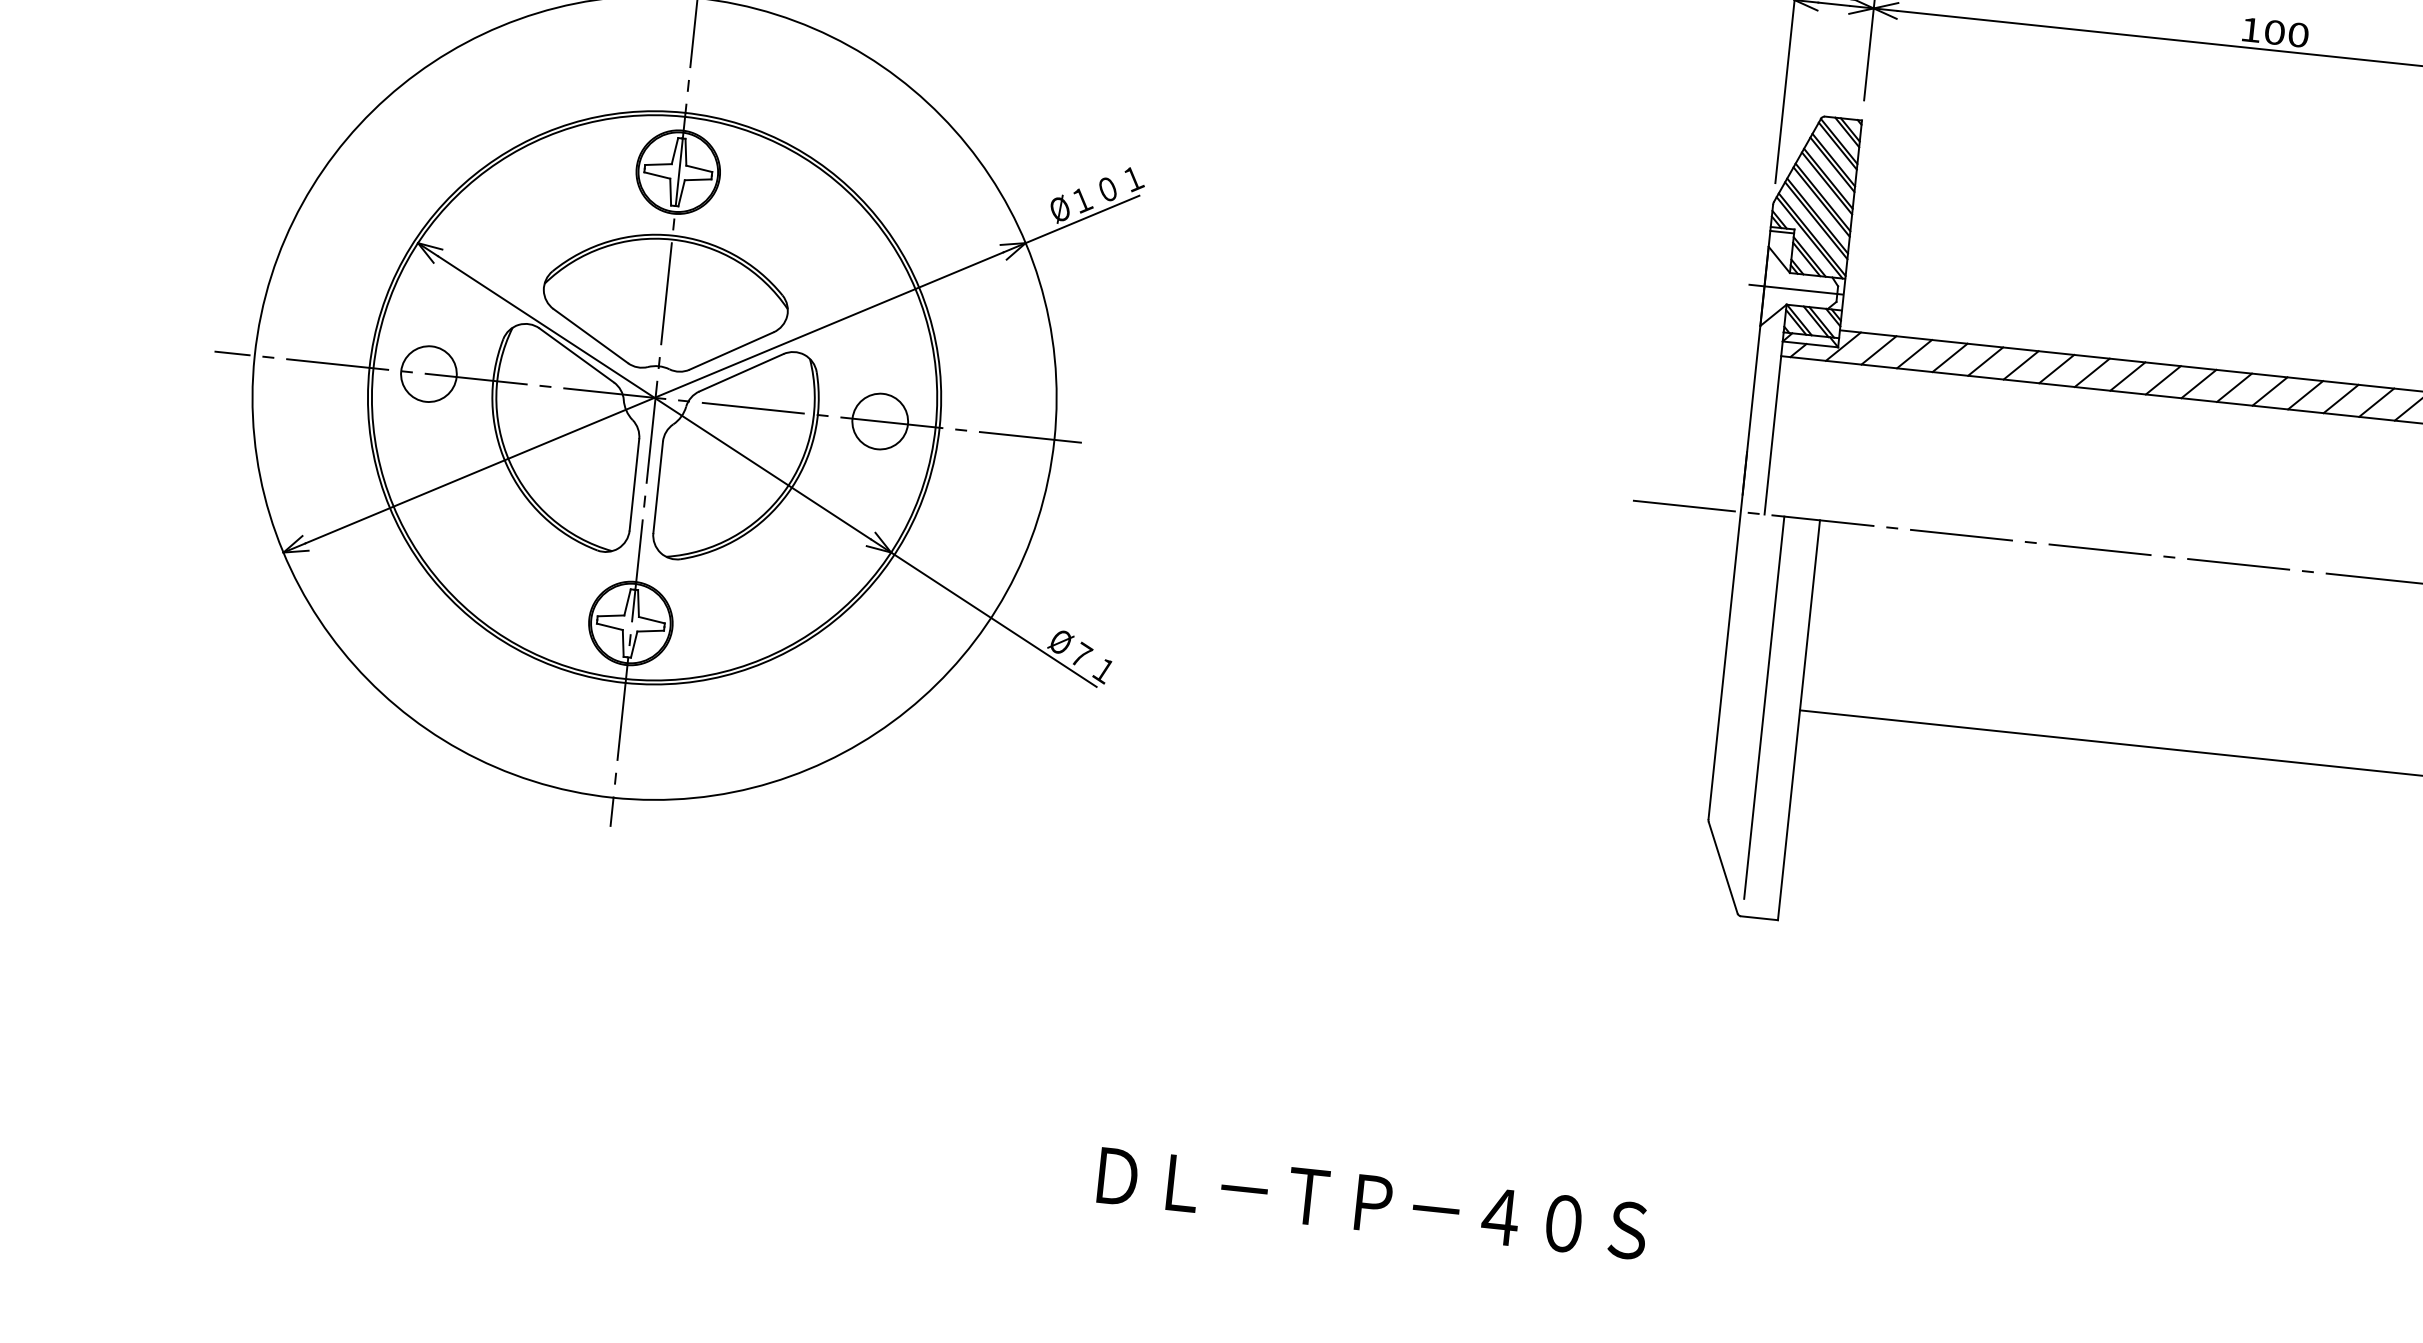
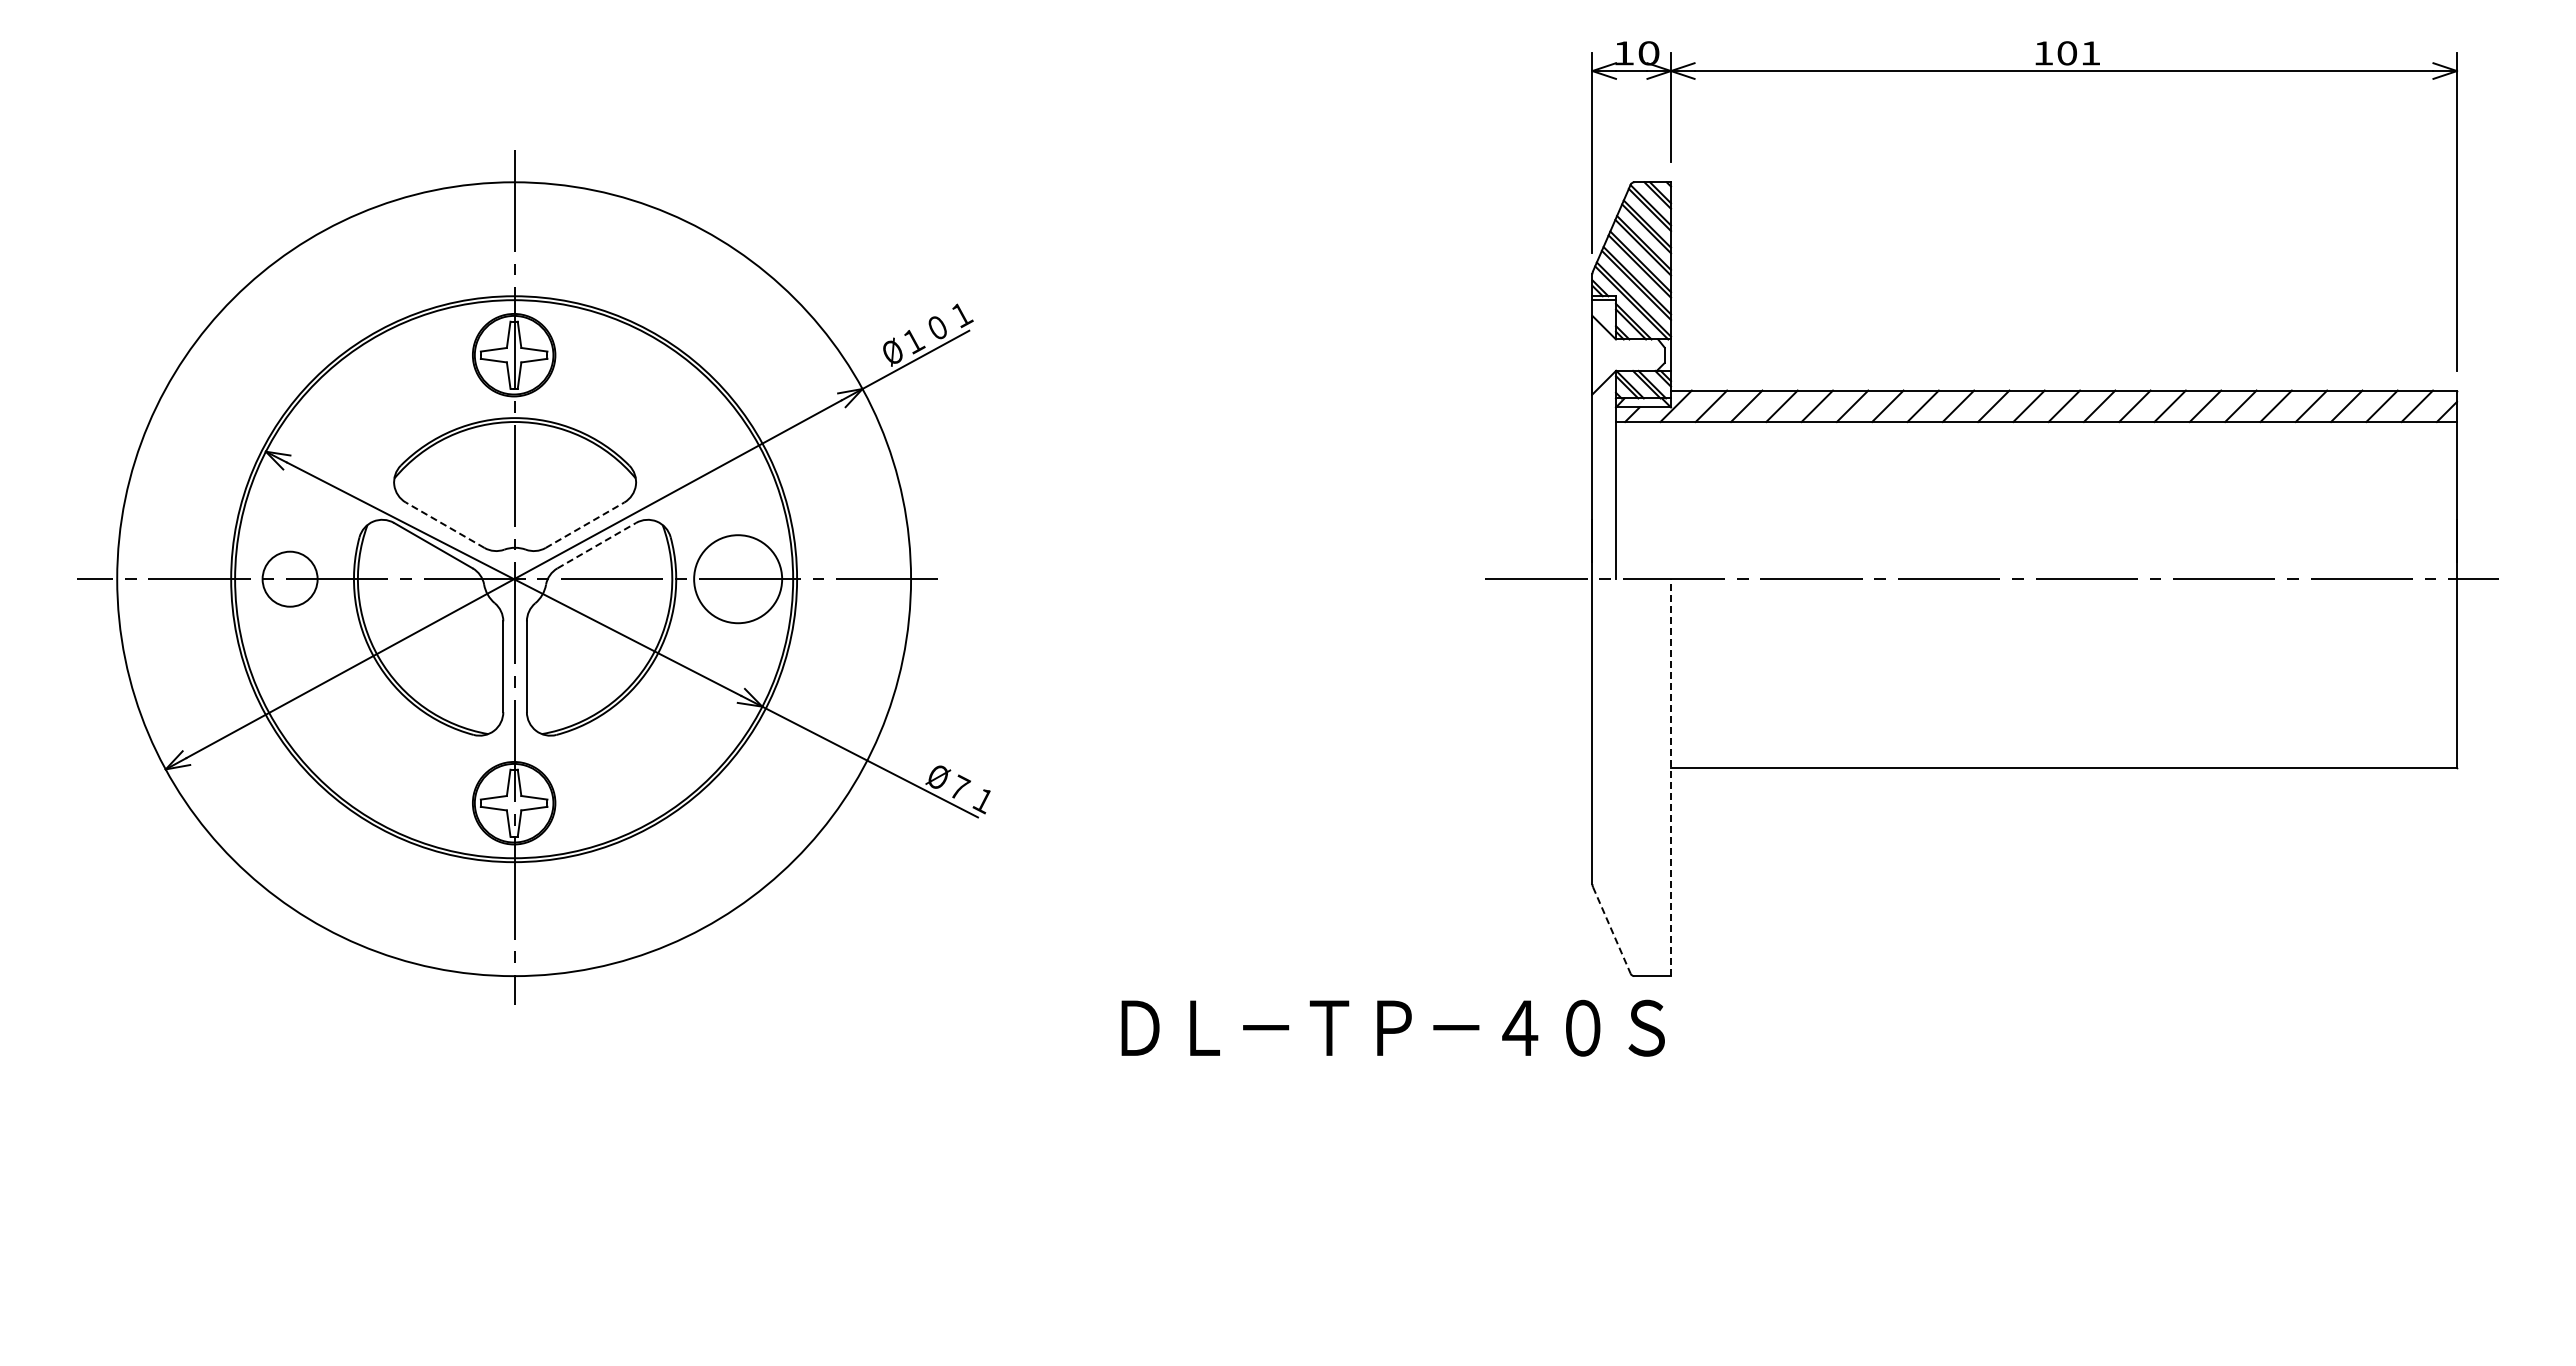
text: (2298, 35) -> (2090, 53), 100 -> 101
line: (1795, 289) -> (1623, 355), removed
line: (590, 335) -> (444, 524), solid -> dashed
line: (732, 351) -> (585, 525), solid -> dashed
line: (742, 372) -> (597, 545), solid -> dashed
circle: (879, 420) -> (737, 578), size x1.6
line: (1764, 707) -> (1635, 768), removed
line: (1799, 720) -> (1671, 777), solid -> dashed
line: (1723, 868) -> (1612, 930), solid -> dashed
text: (1371, 1202) -> (1392, 1027), moved

